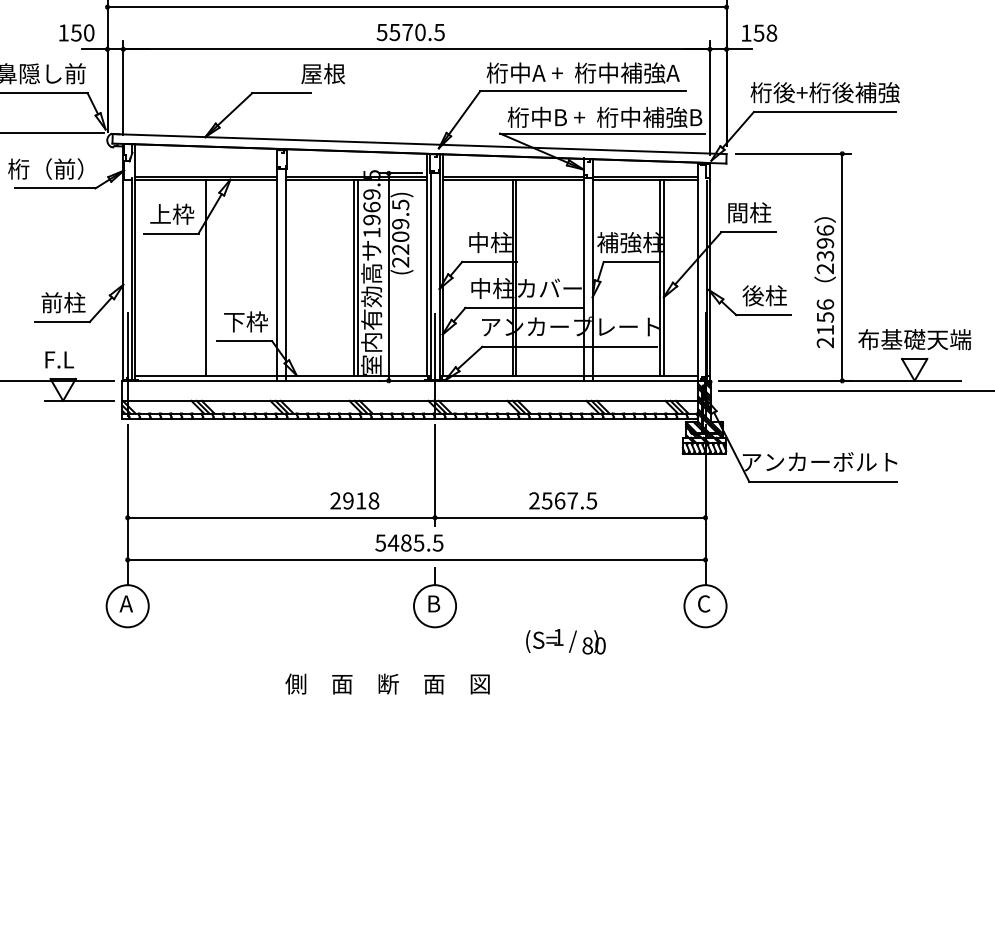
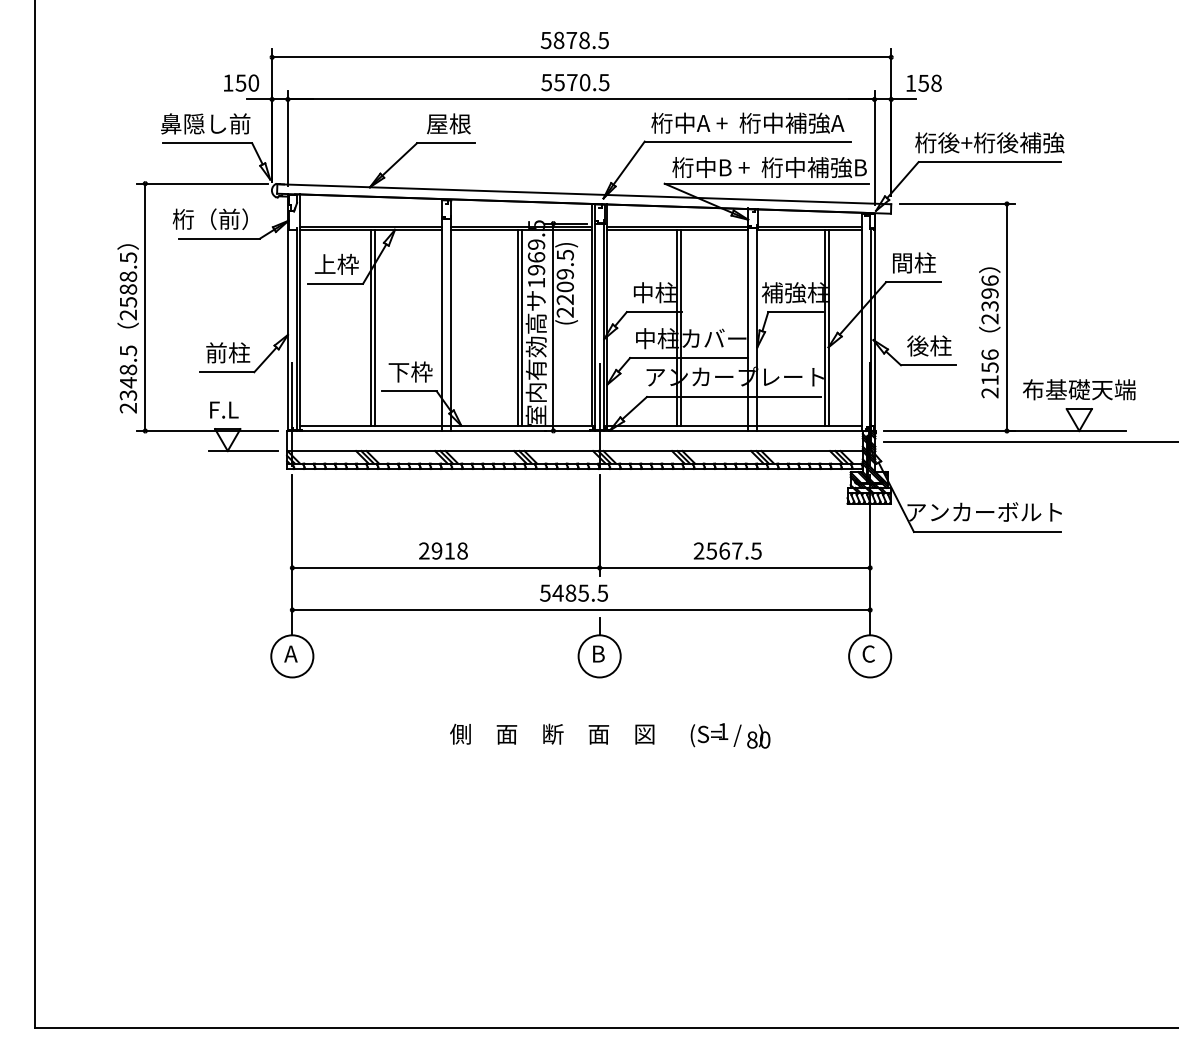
text: (322, 73) -> (448, 123), moved
line: (209, 277) -> (374, 327), added
text: (354, 500) -> (443, 550), moved
text: (565, 641) -> (730, 735), moved

